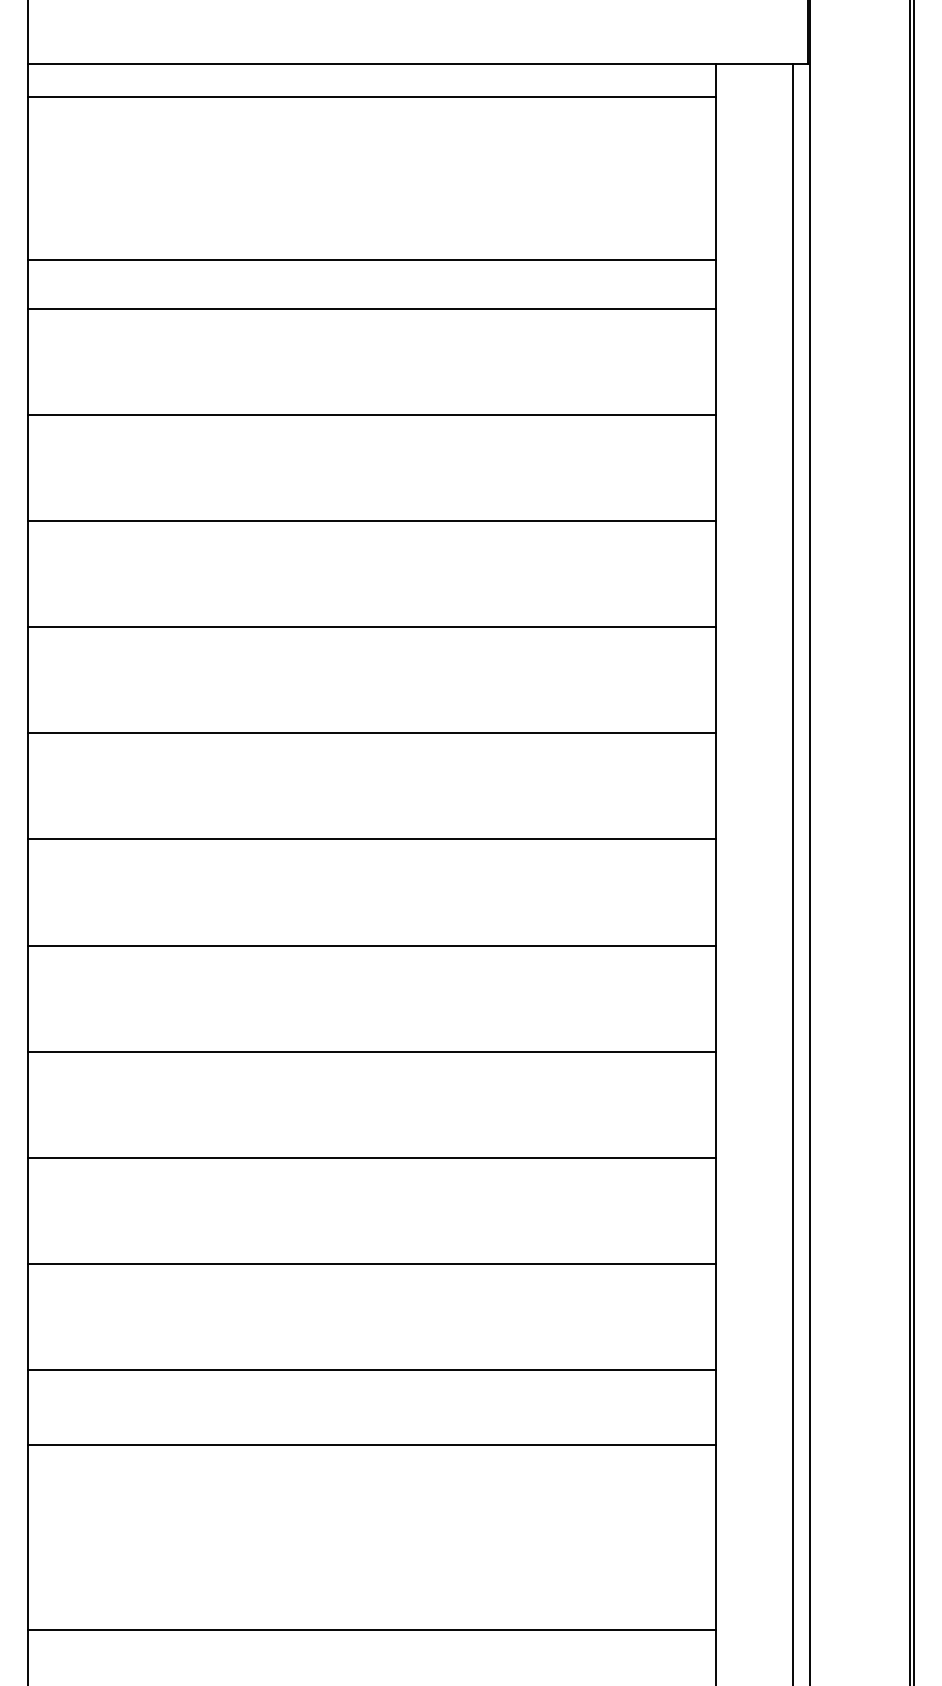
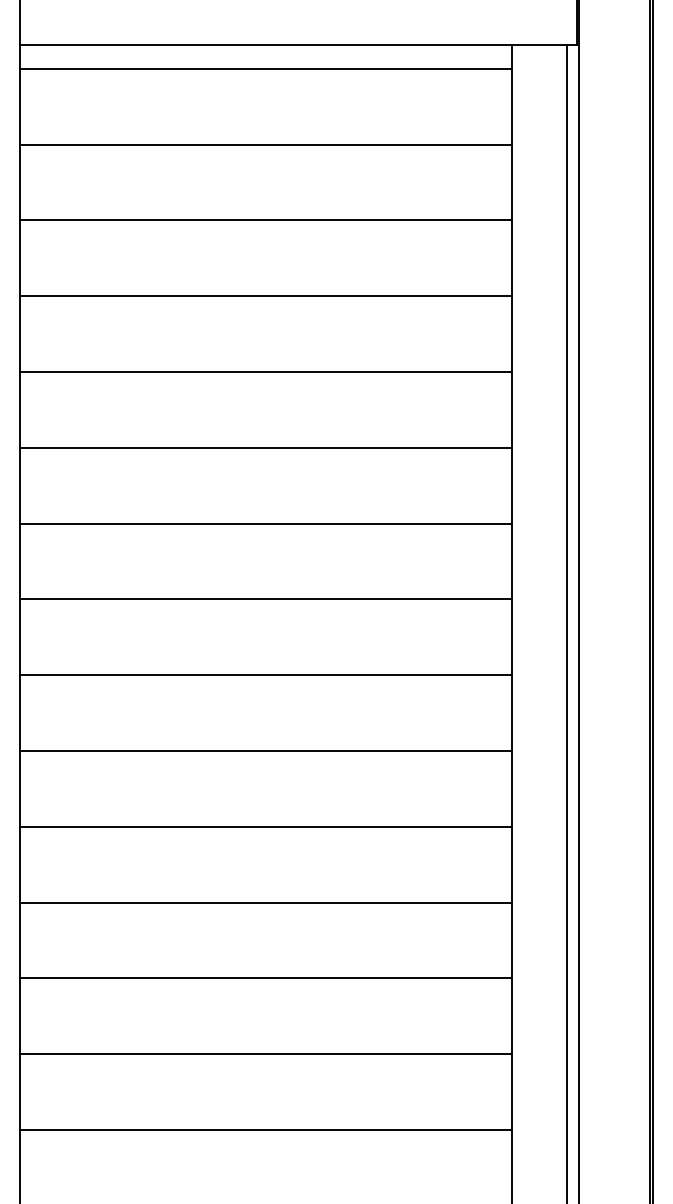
line: (371, 259) -> (265, 144), moved
line: (371, 1445) -> (265, 1054), moved
line: (371, 1629) -> (265, 1129), moved

